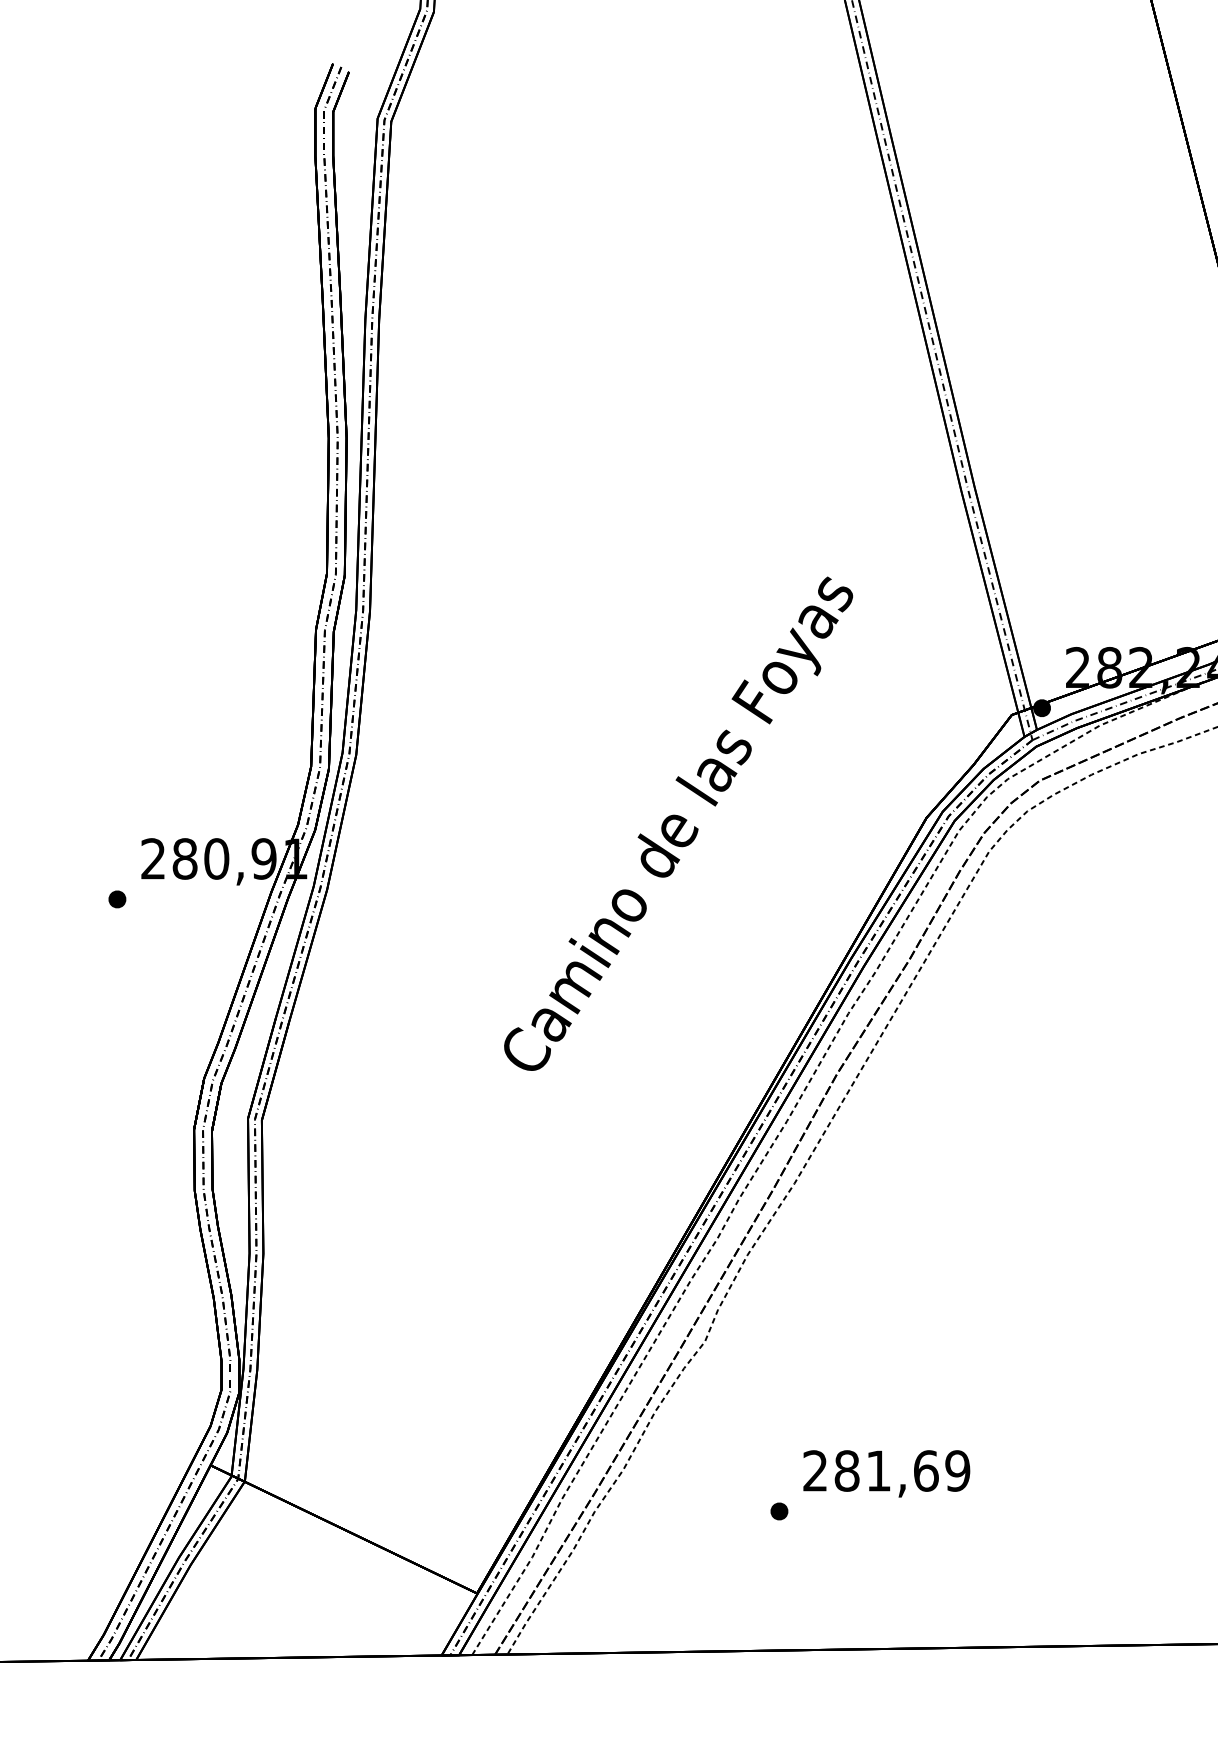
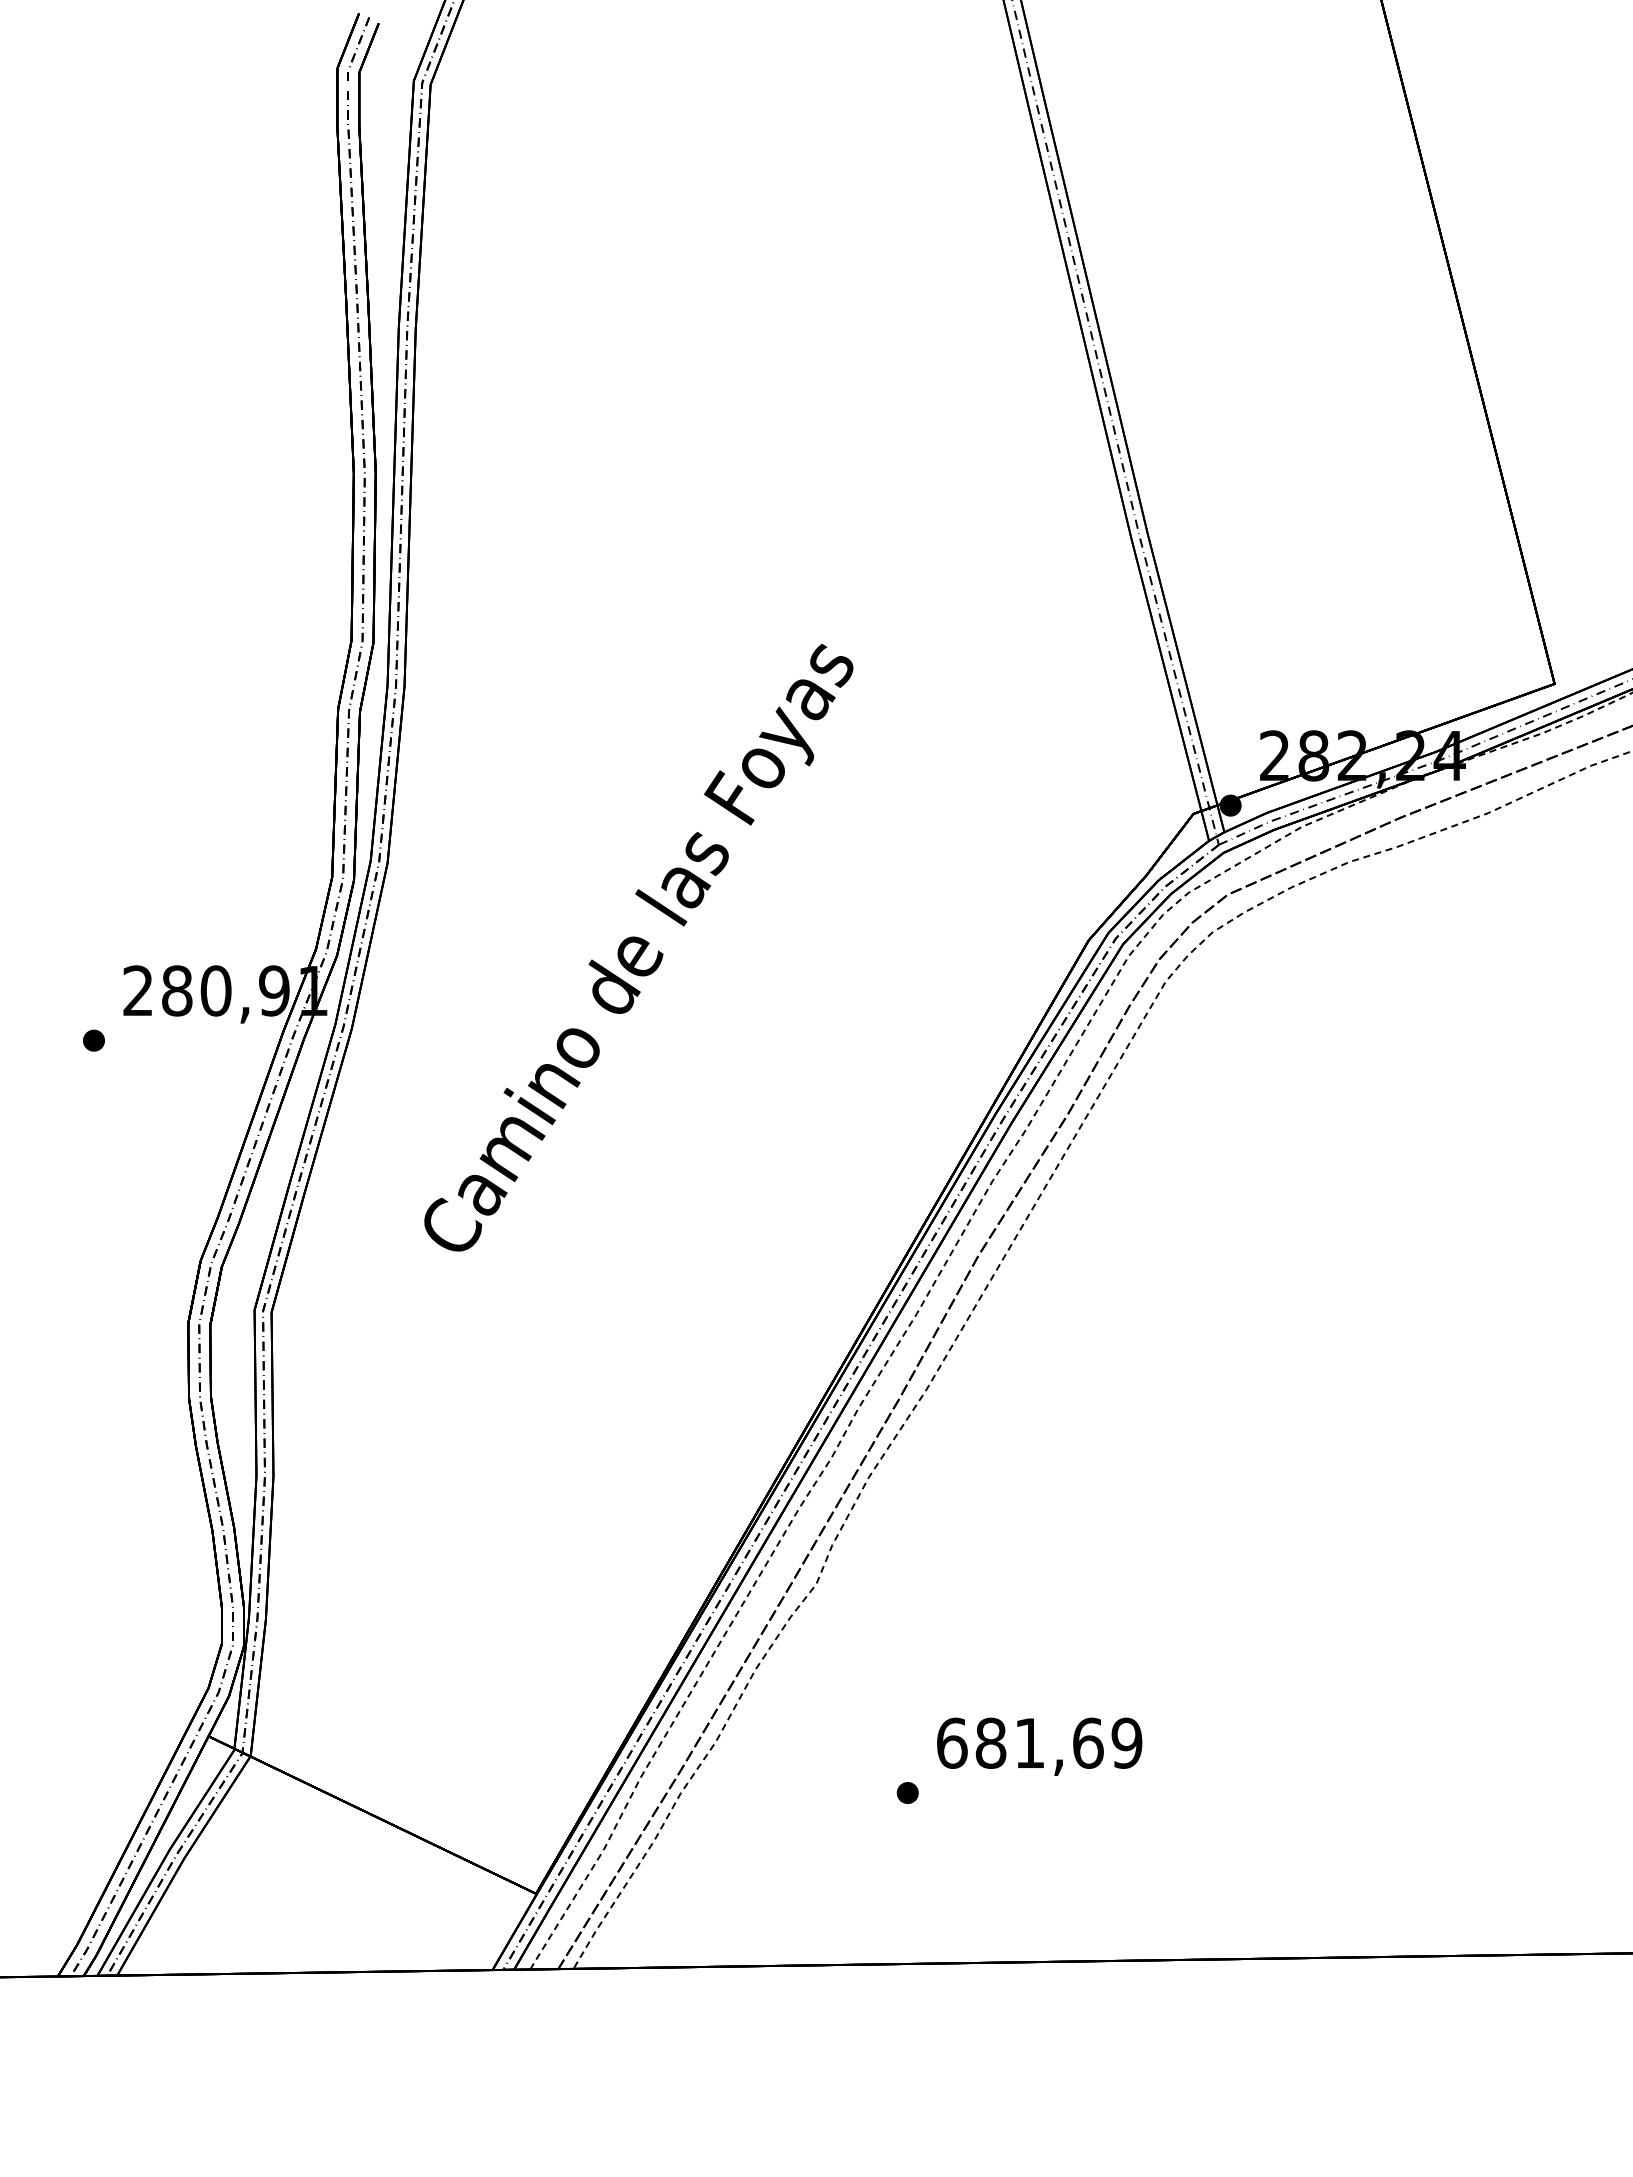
text: (678, 823) -> (638, 947), moved
text: (815, 1470) -> (952, 1742), 281,69 -> 681,69

